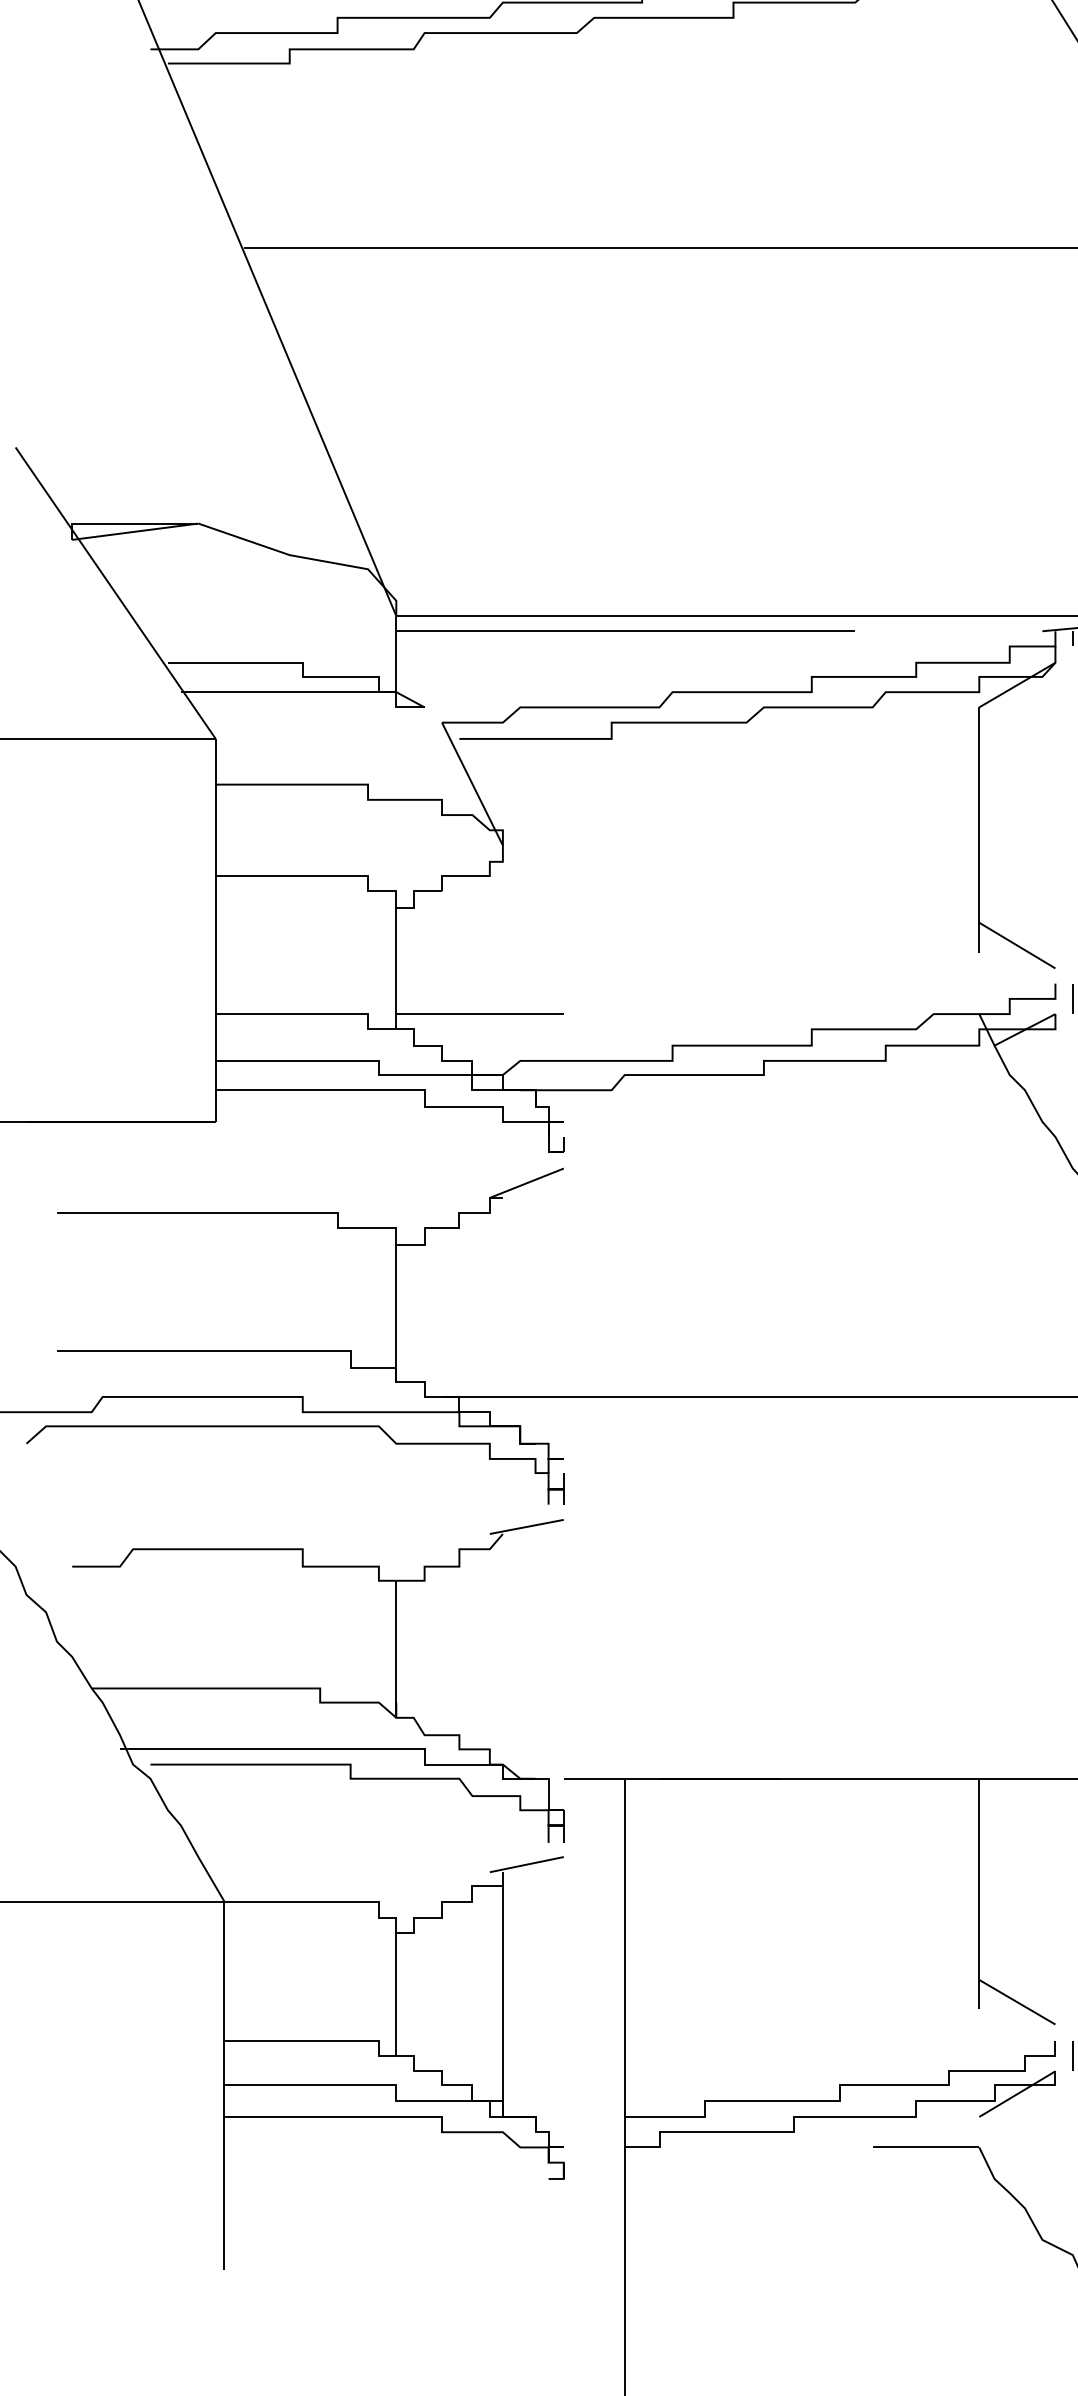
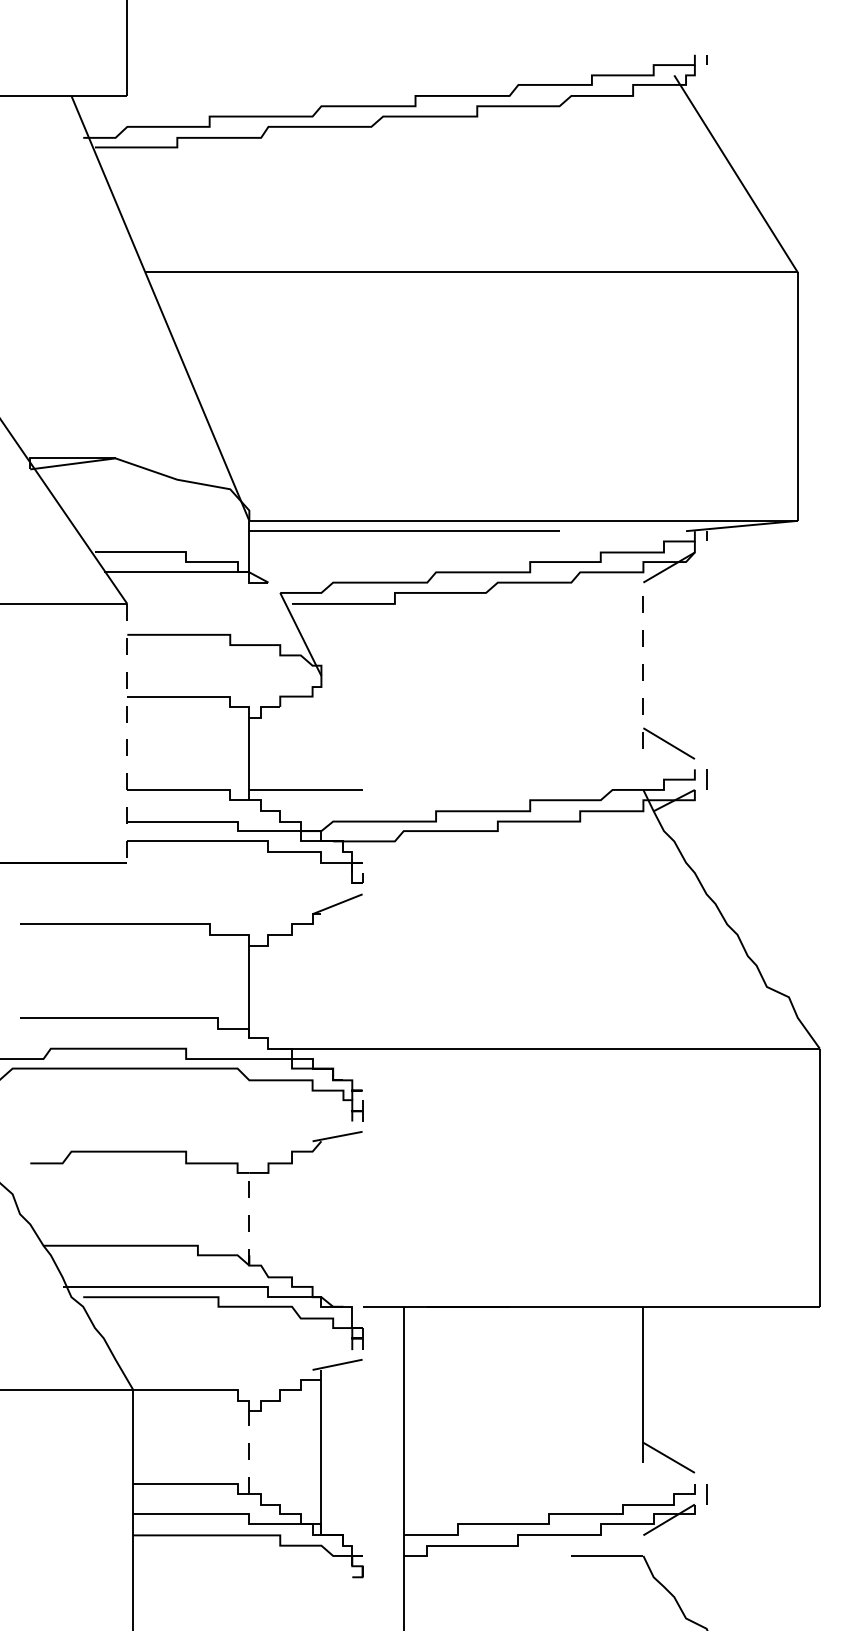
line: (979, 829) -> (643, 665), solid -> dashed
line: (216, 930) -> (127, 733), solid -> dashed
line: (396, 1648) -> (249, 1218), solid -> dashed
line: (396, 1994) -> (249, 1452), solid -> dashed

